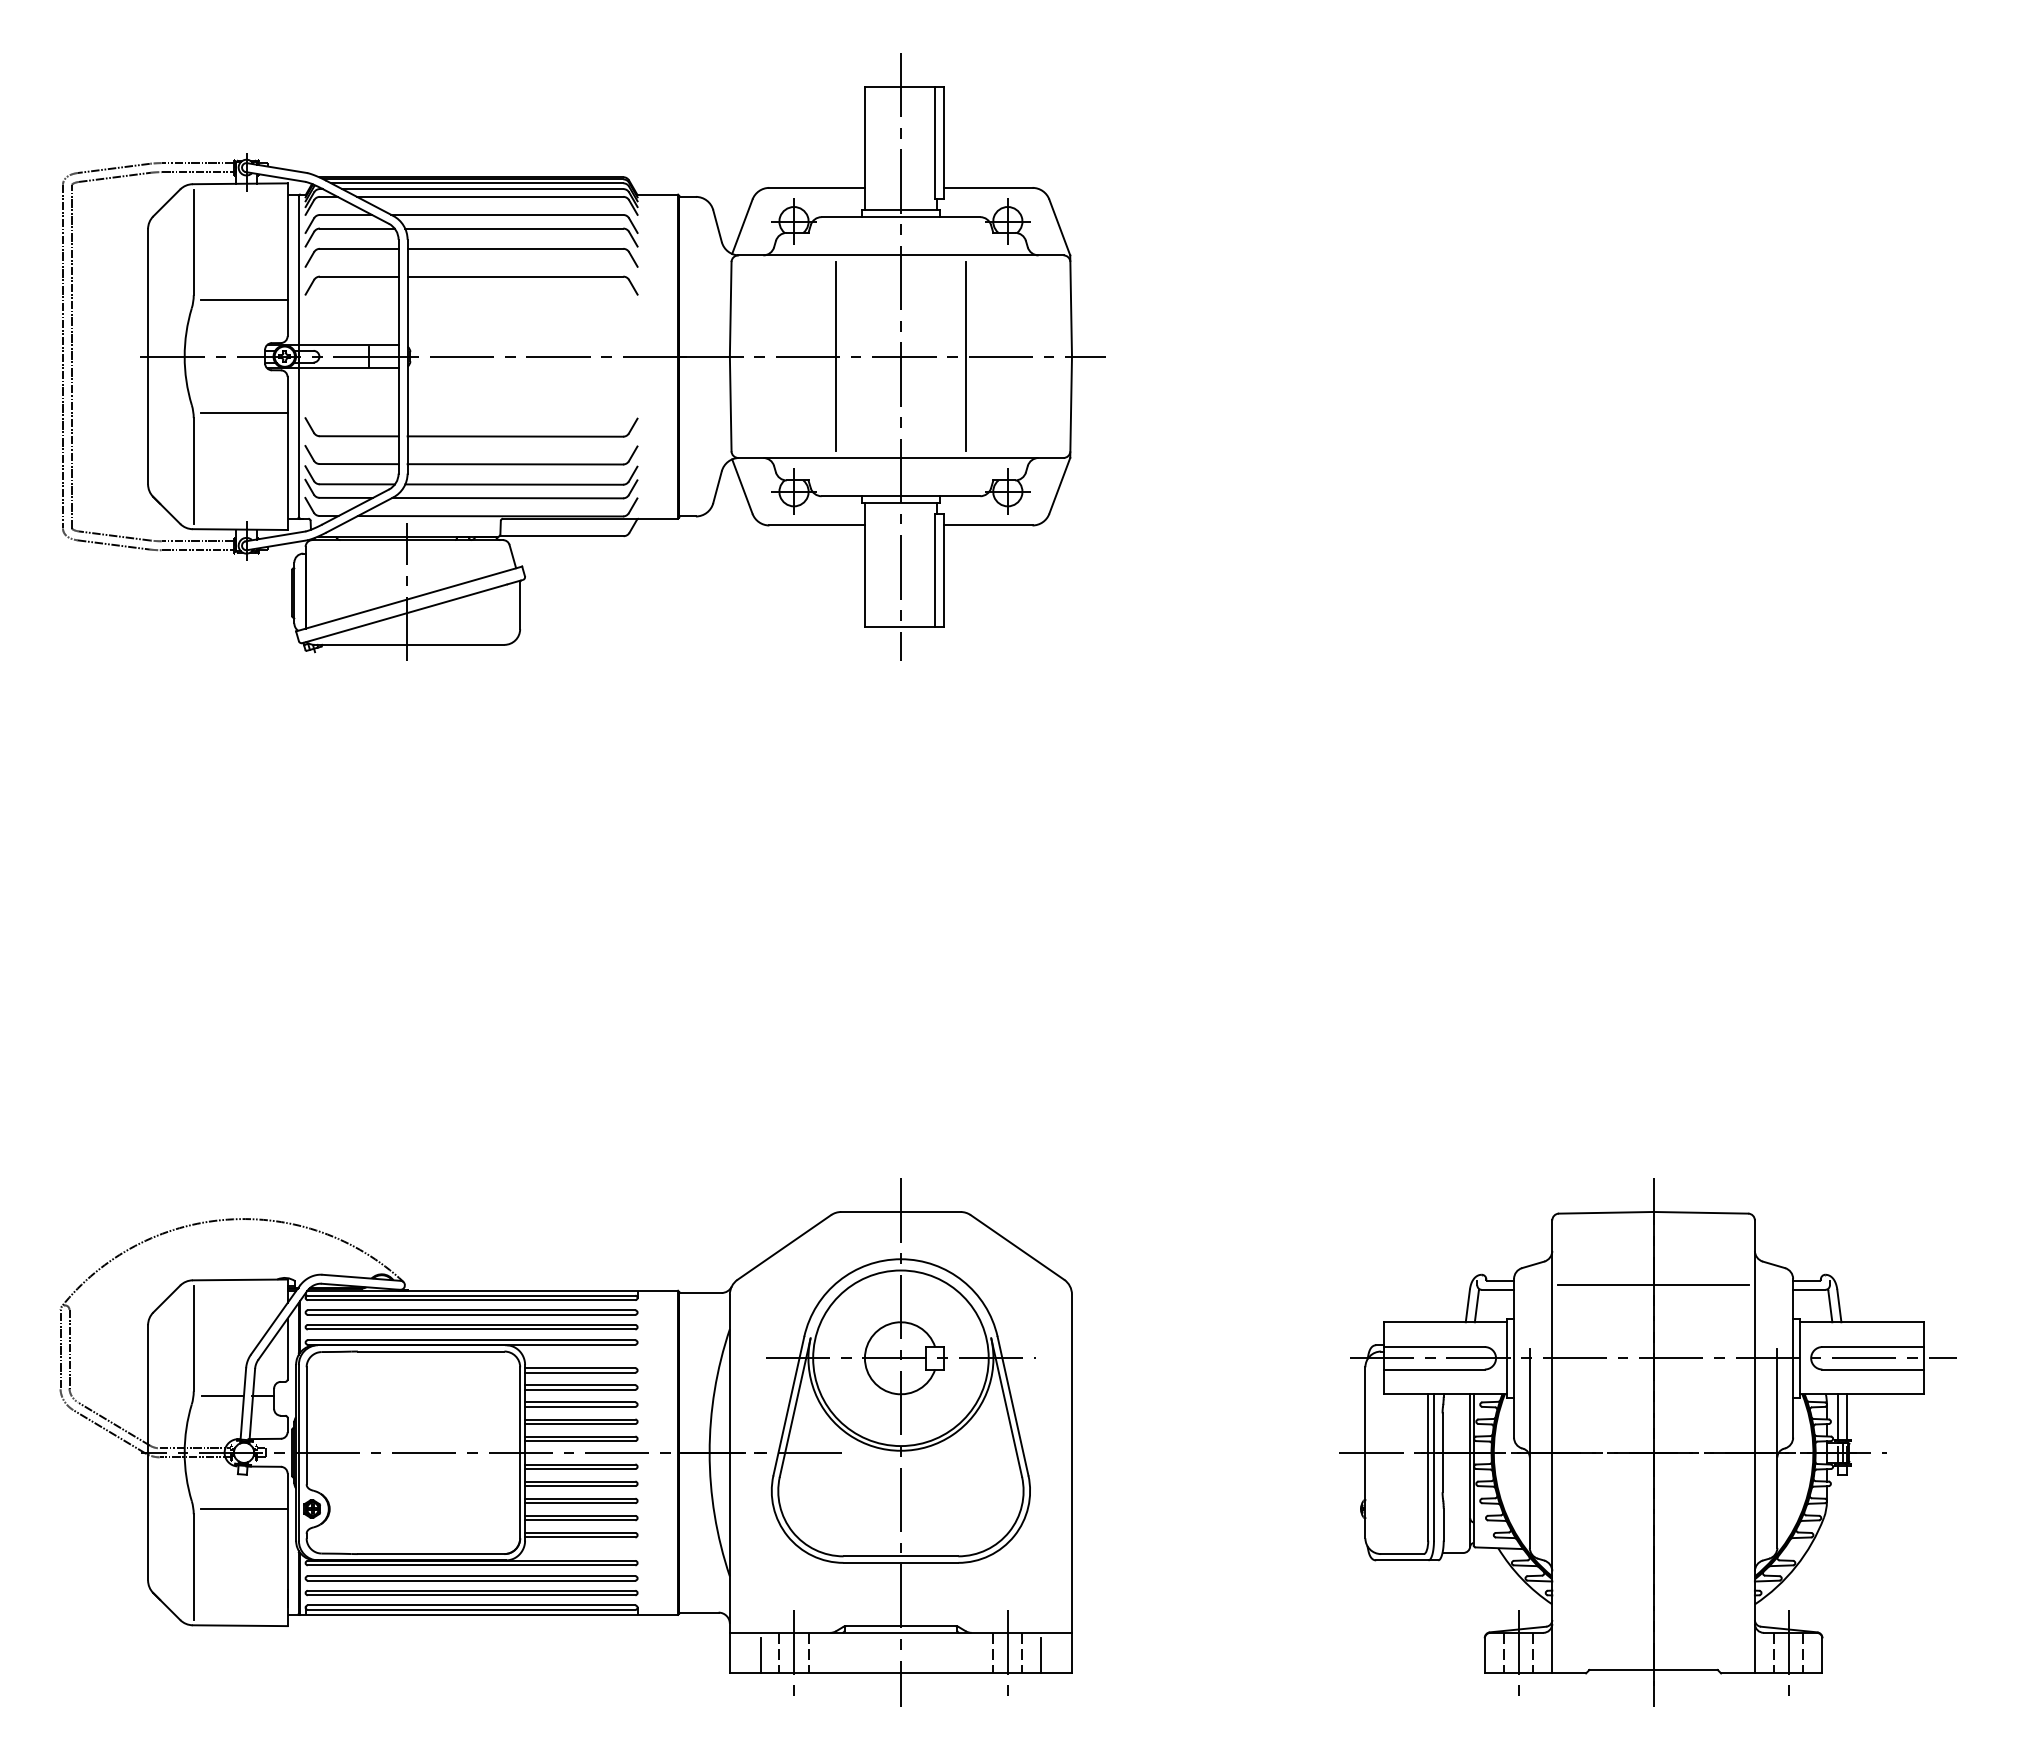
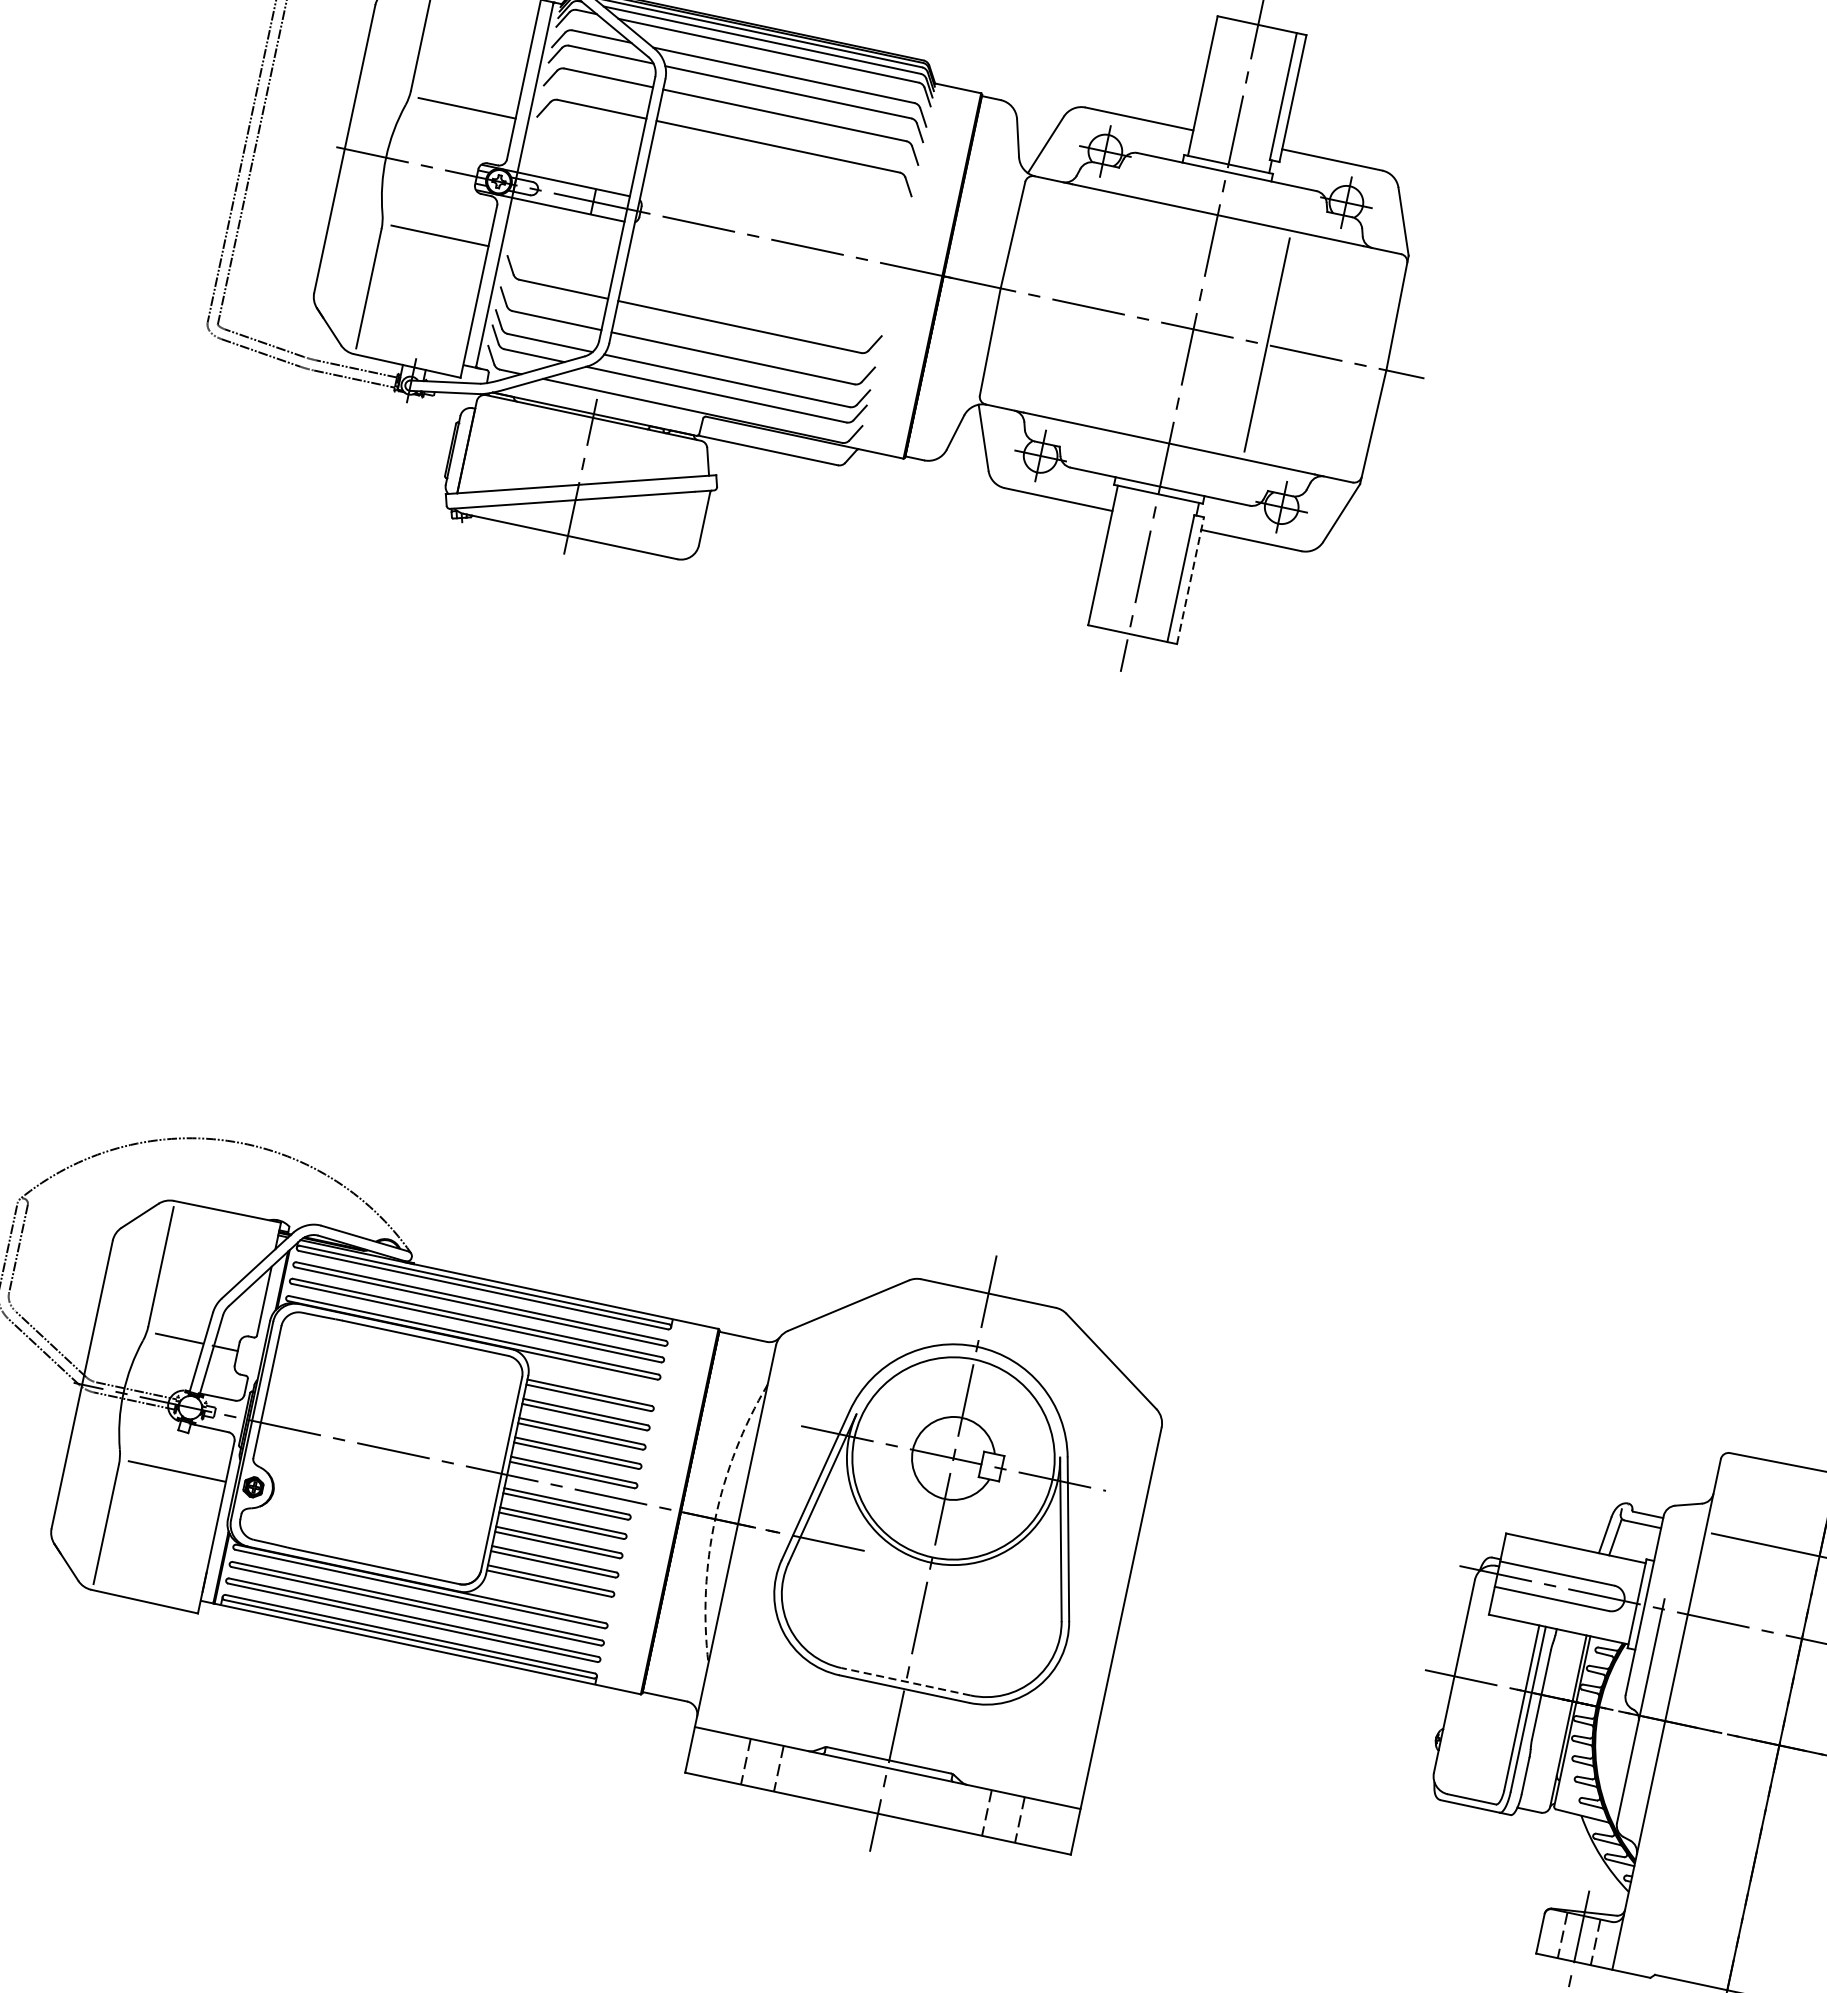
line: (835, 356) -> (1119, 313), removed
line: (943, 570) -> (1190, 580), solid -> dashed
arc: (709, 1452) -> (715, 1518), solid -> dashed
line: (900, 1556) -> (905, 1681), solid -> dashed
line: (794, 1652) -> (763, 1764), removed
line: (1007, 1652) -> (1003, 1815), removed
line: (761, 1655) -> (725, 1760), removed
line: (1040, 1655) -> (1039, 1826), removed

